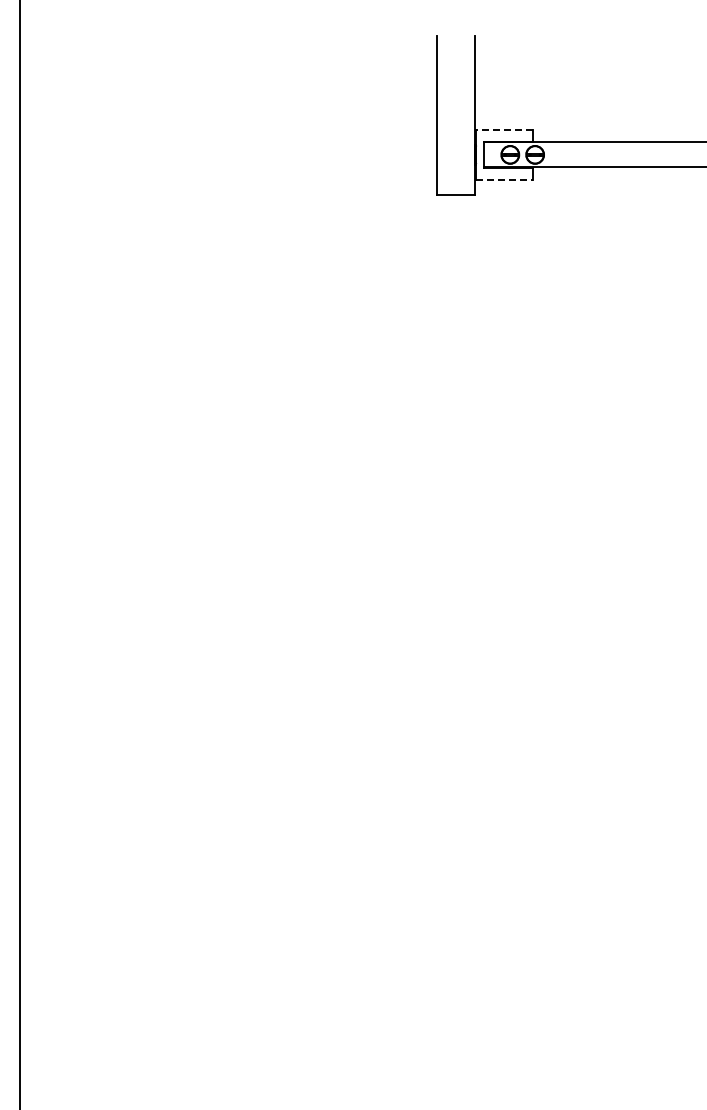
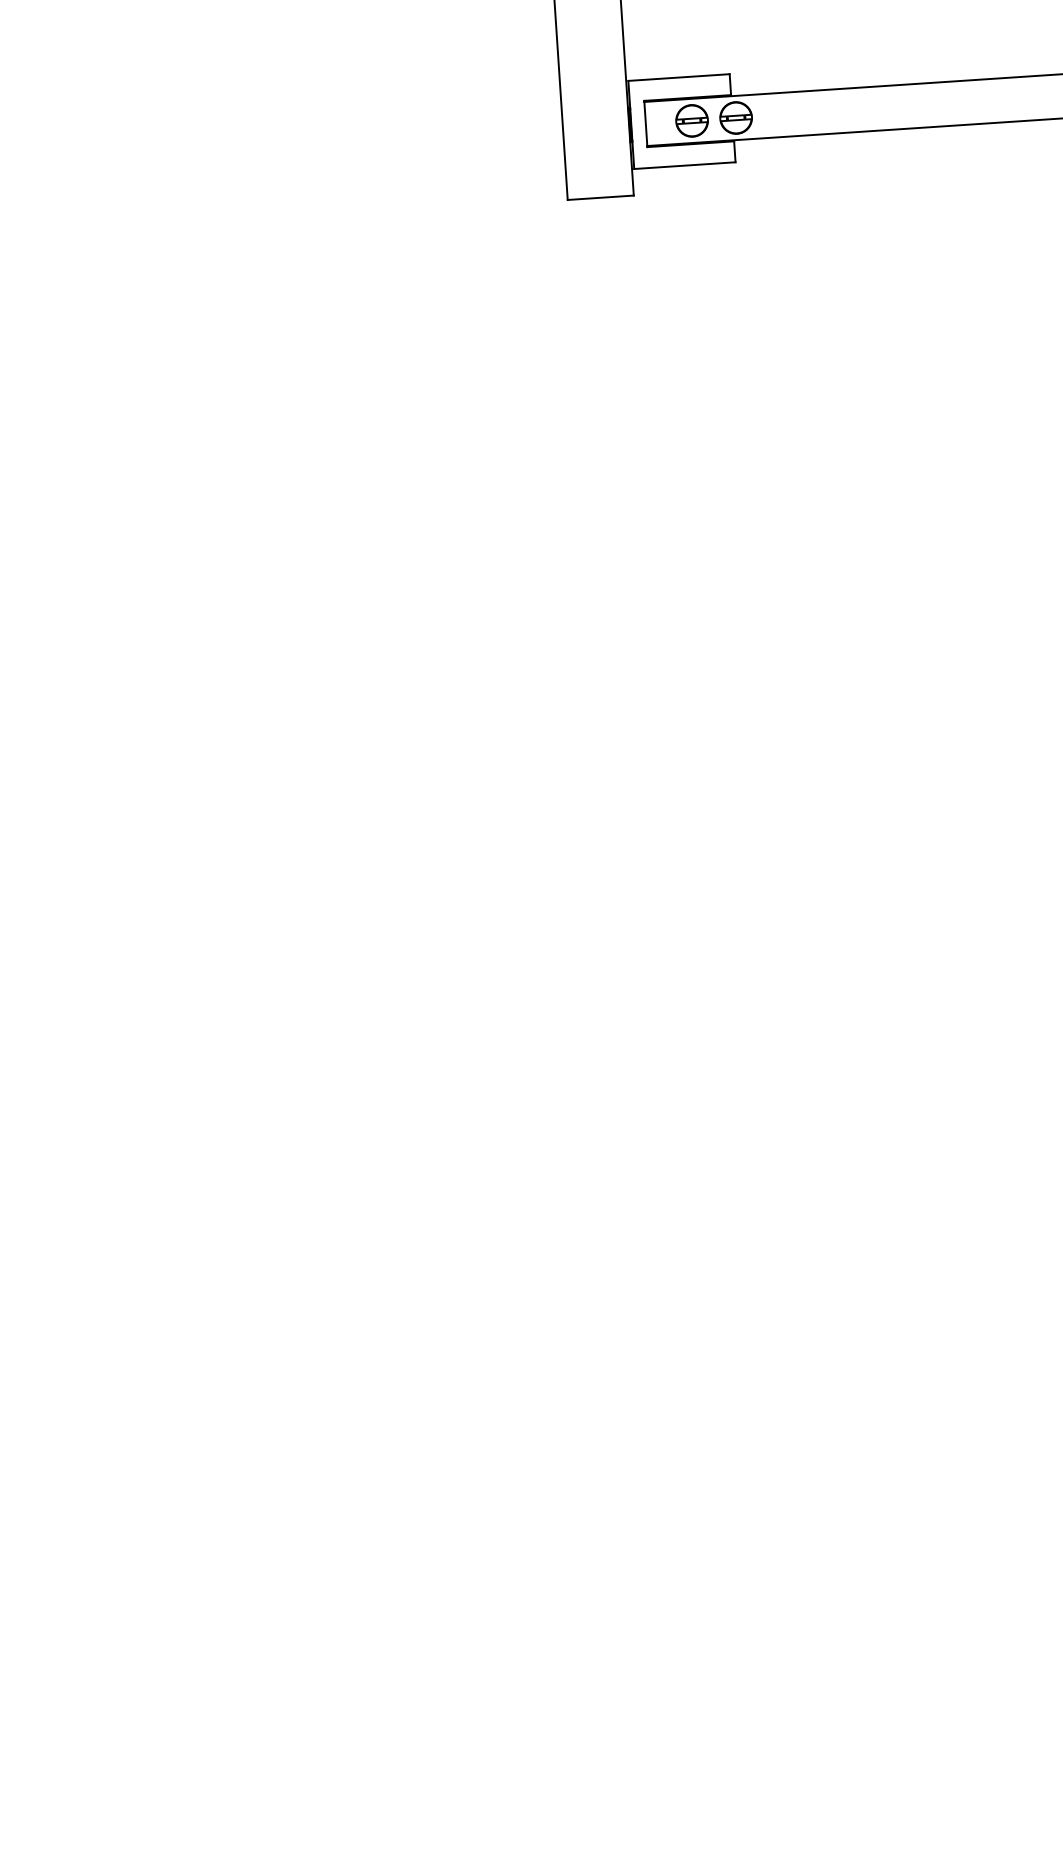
line: (504, 130) -> (678, 78), dashed -> solid
line: (504, 179) -> (684, 165), dashed -> solid

